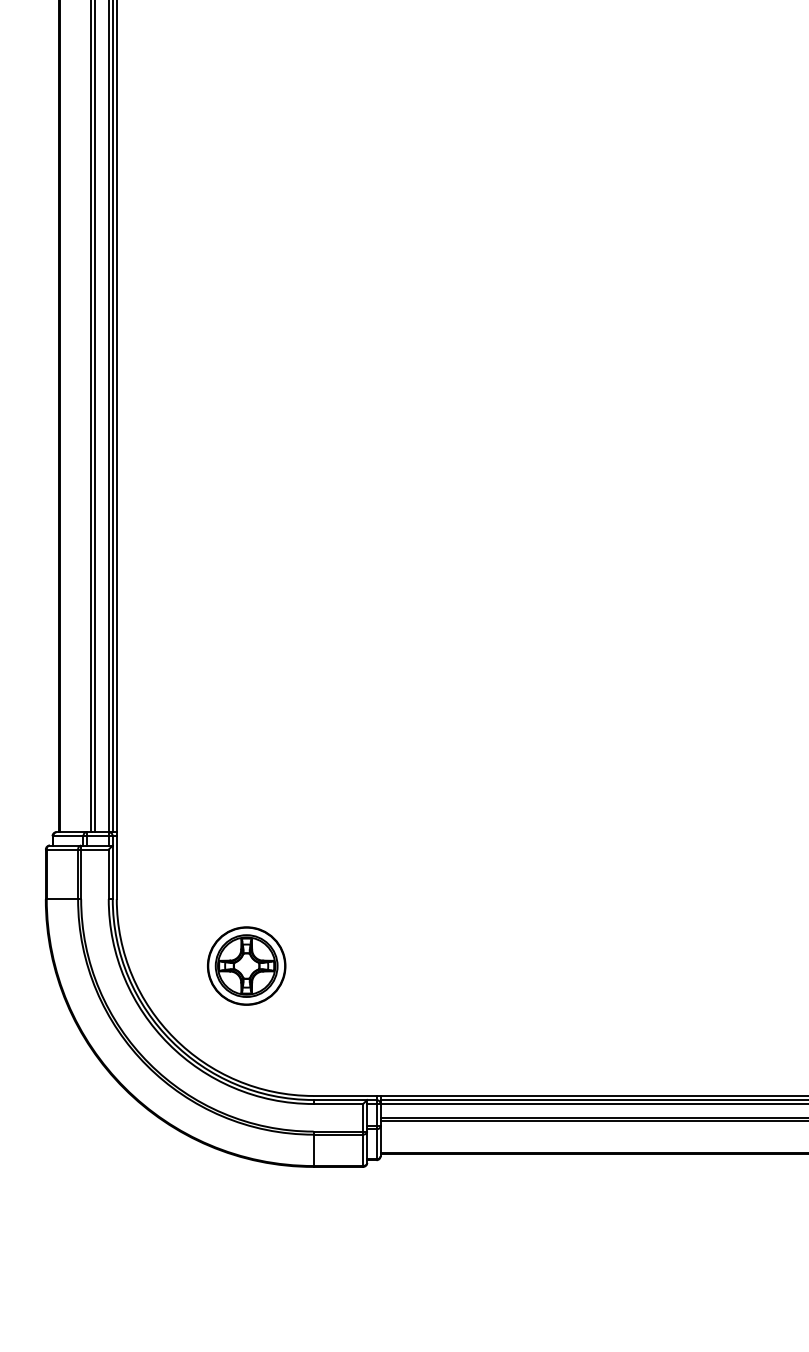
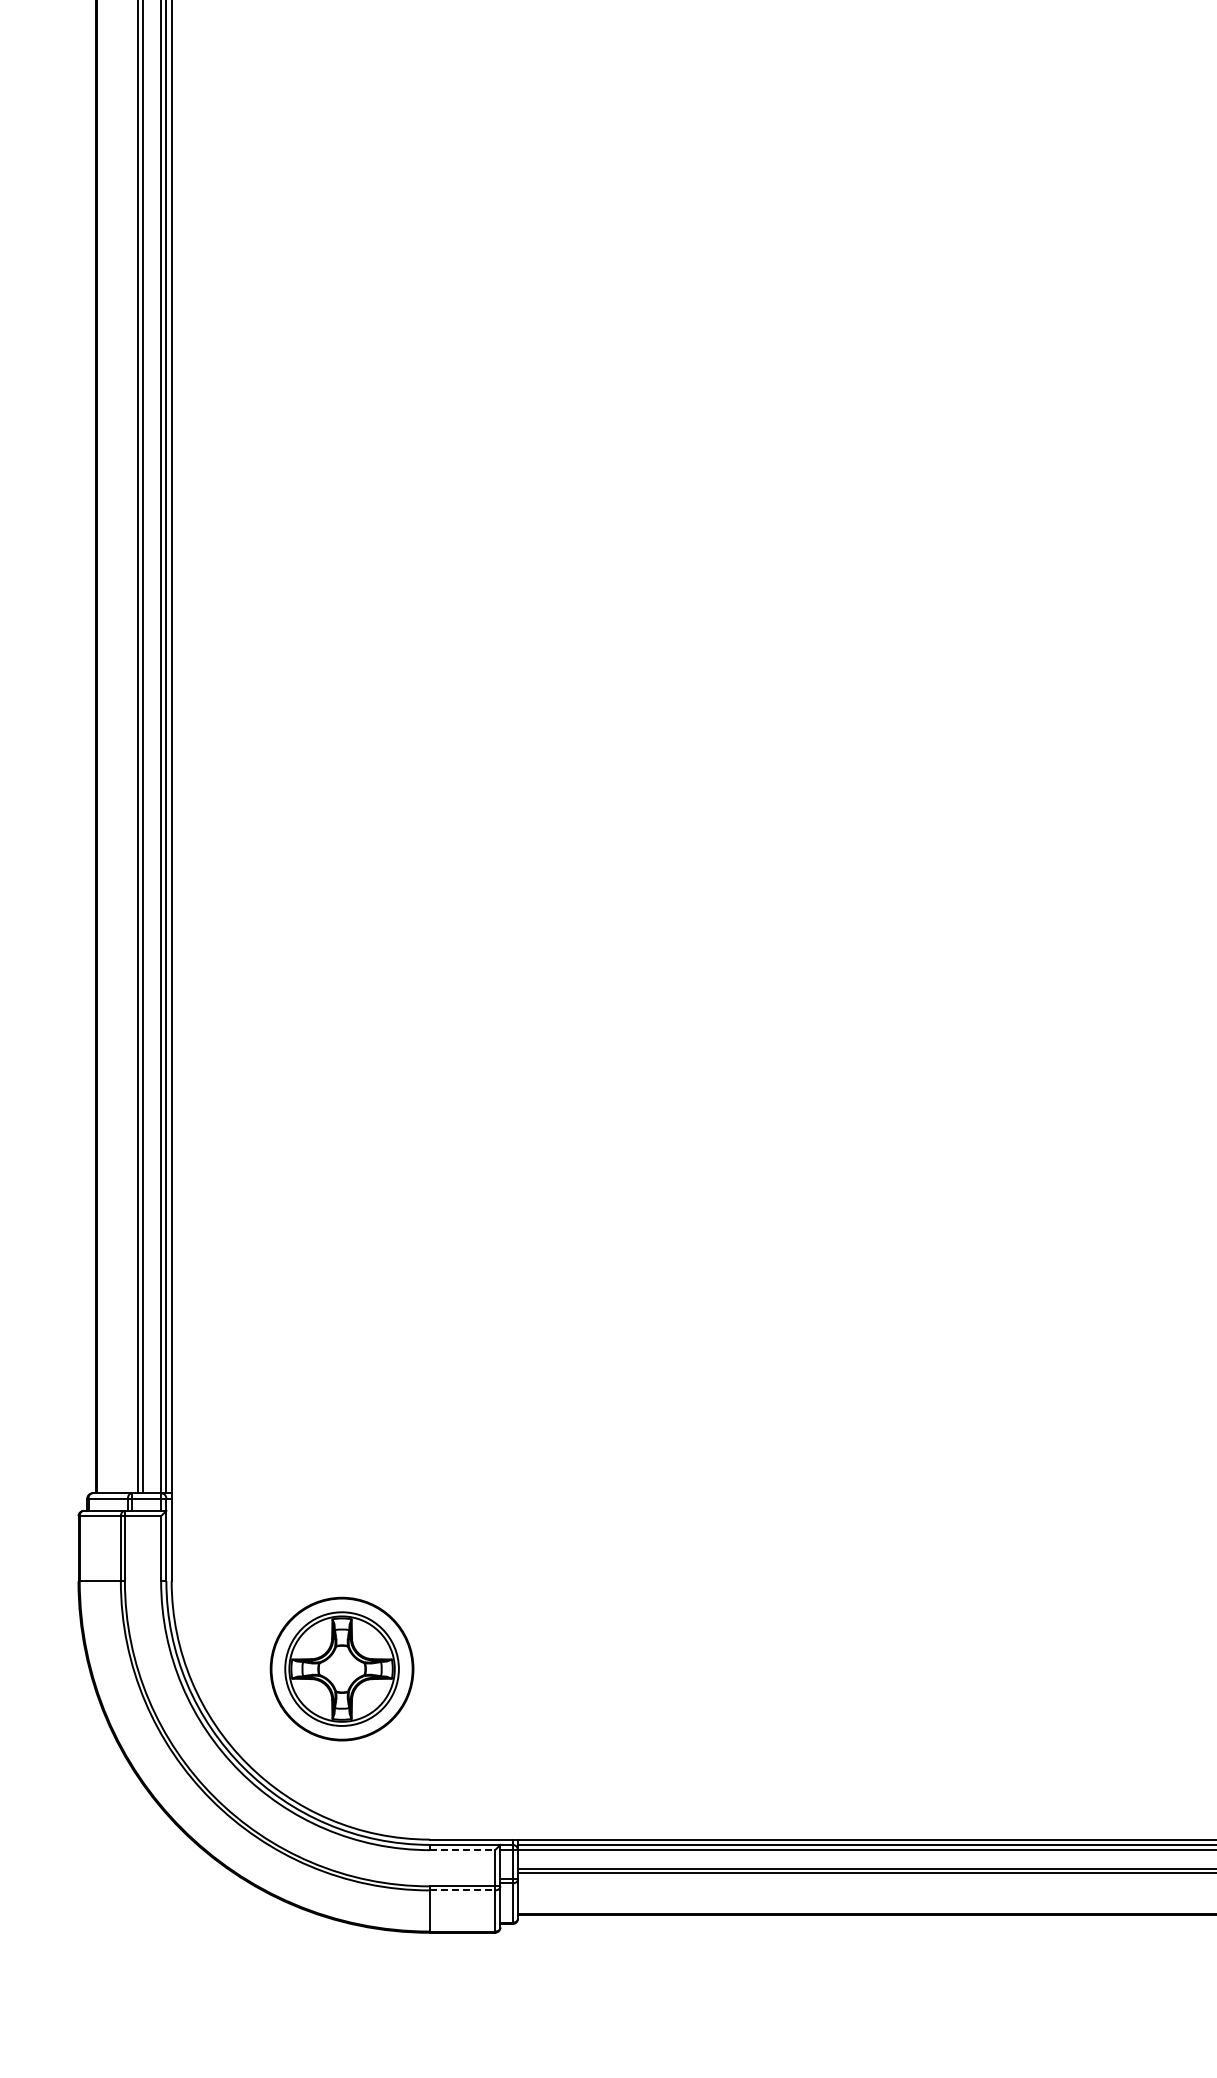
part: (246, 965) -> (342, 1668), size x1.4
line: (338, 1104) -> (462, 1850), solid -> dashed
line: (338, 1134) -> (462, 1890), solid -> dashed

